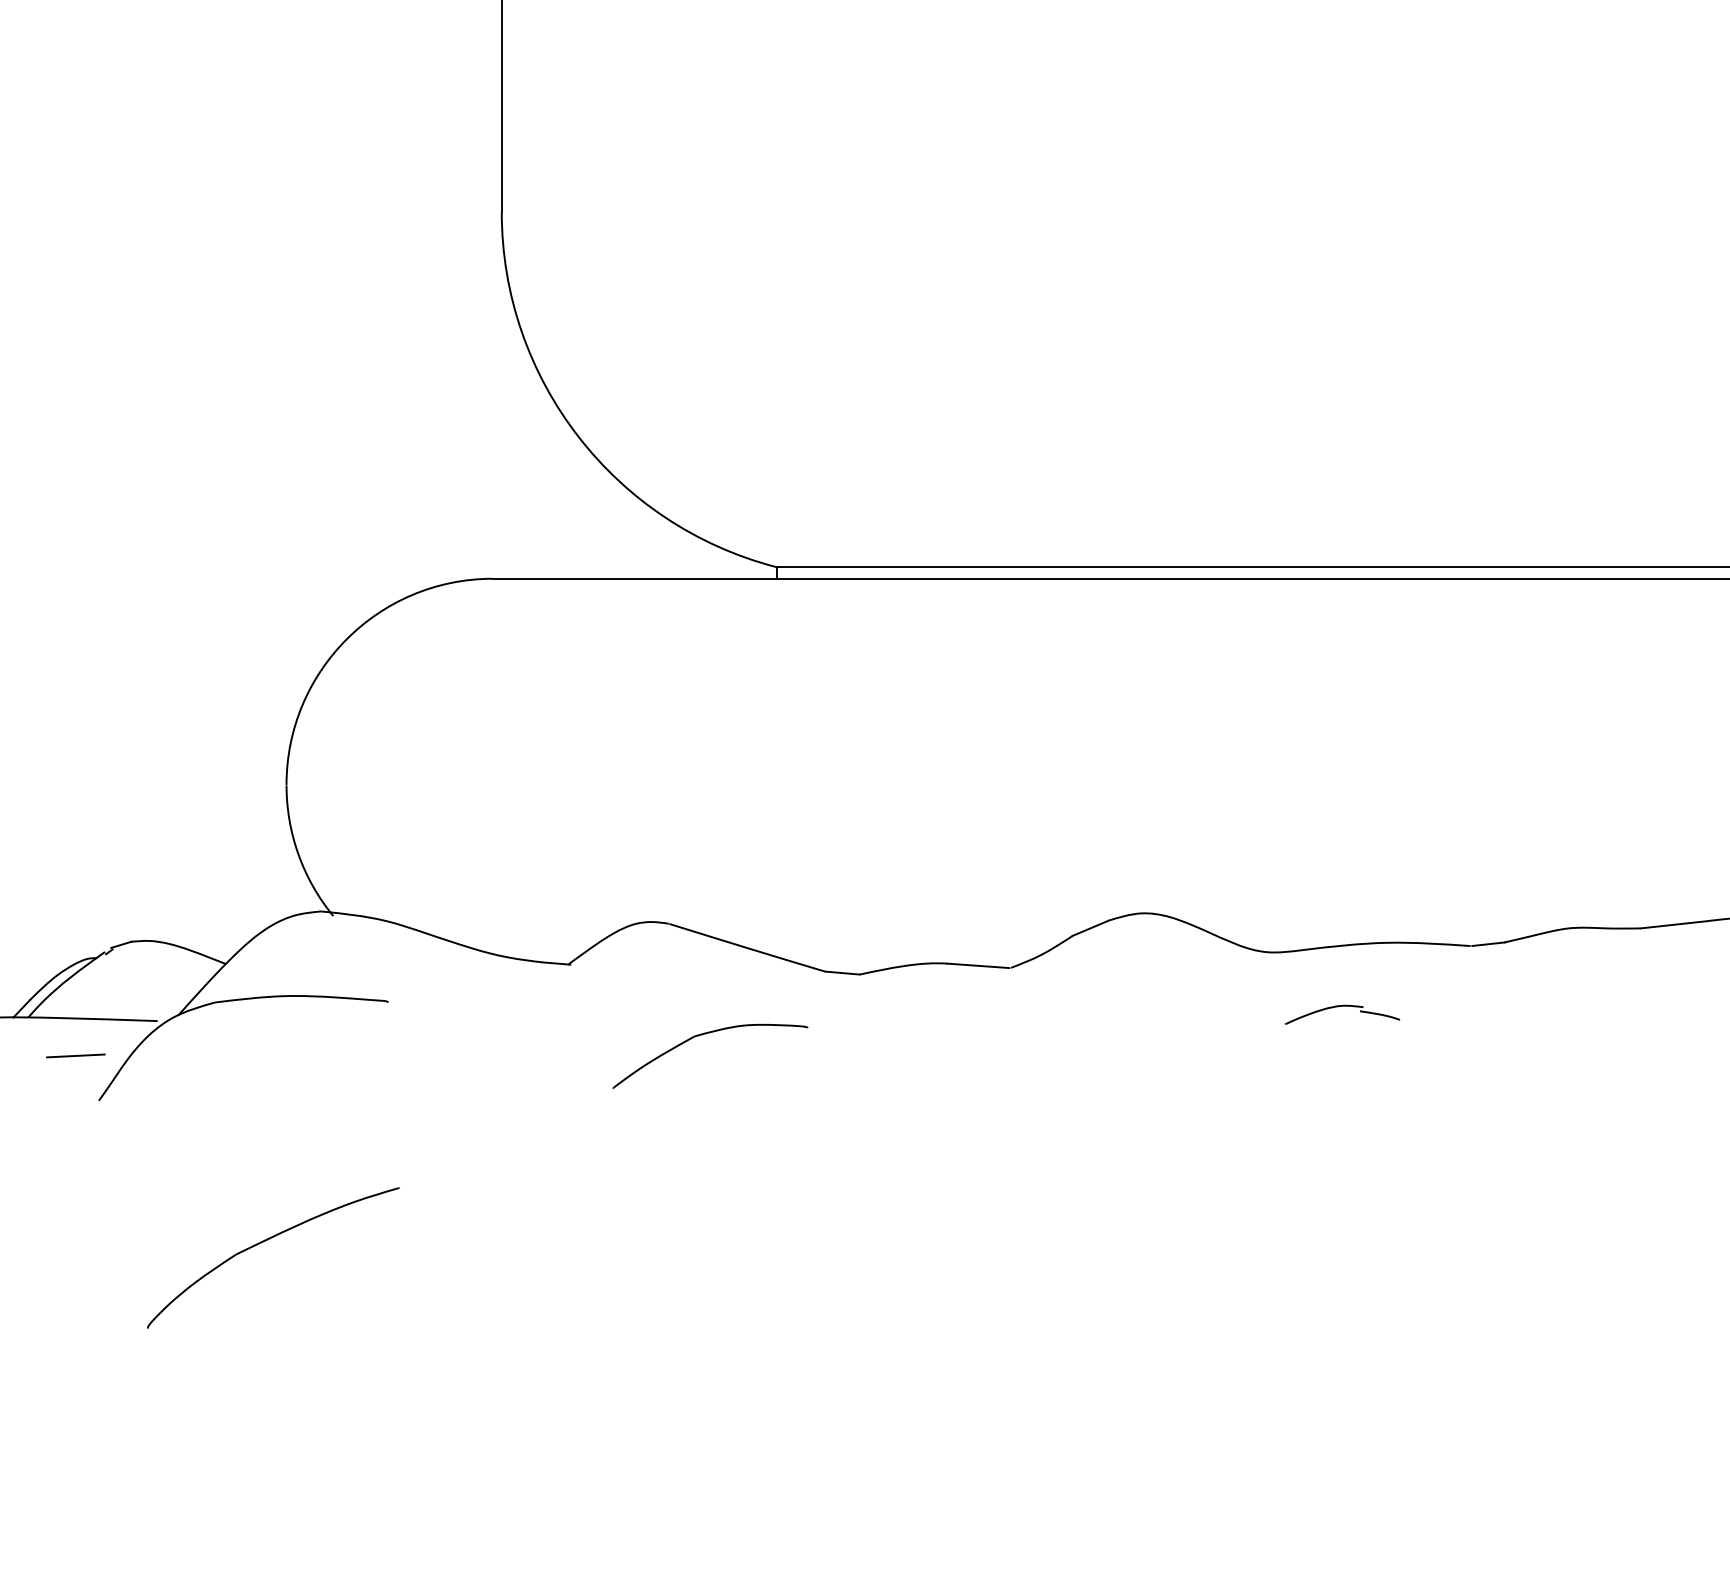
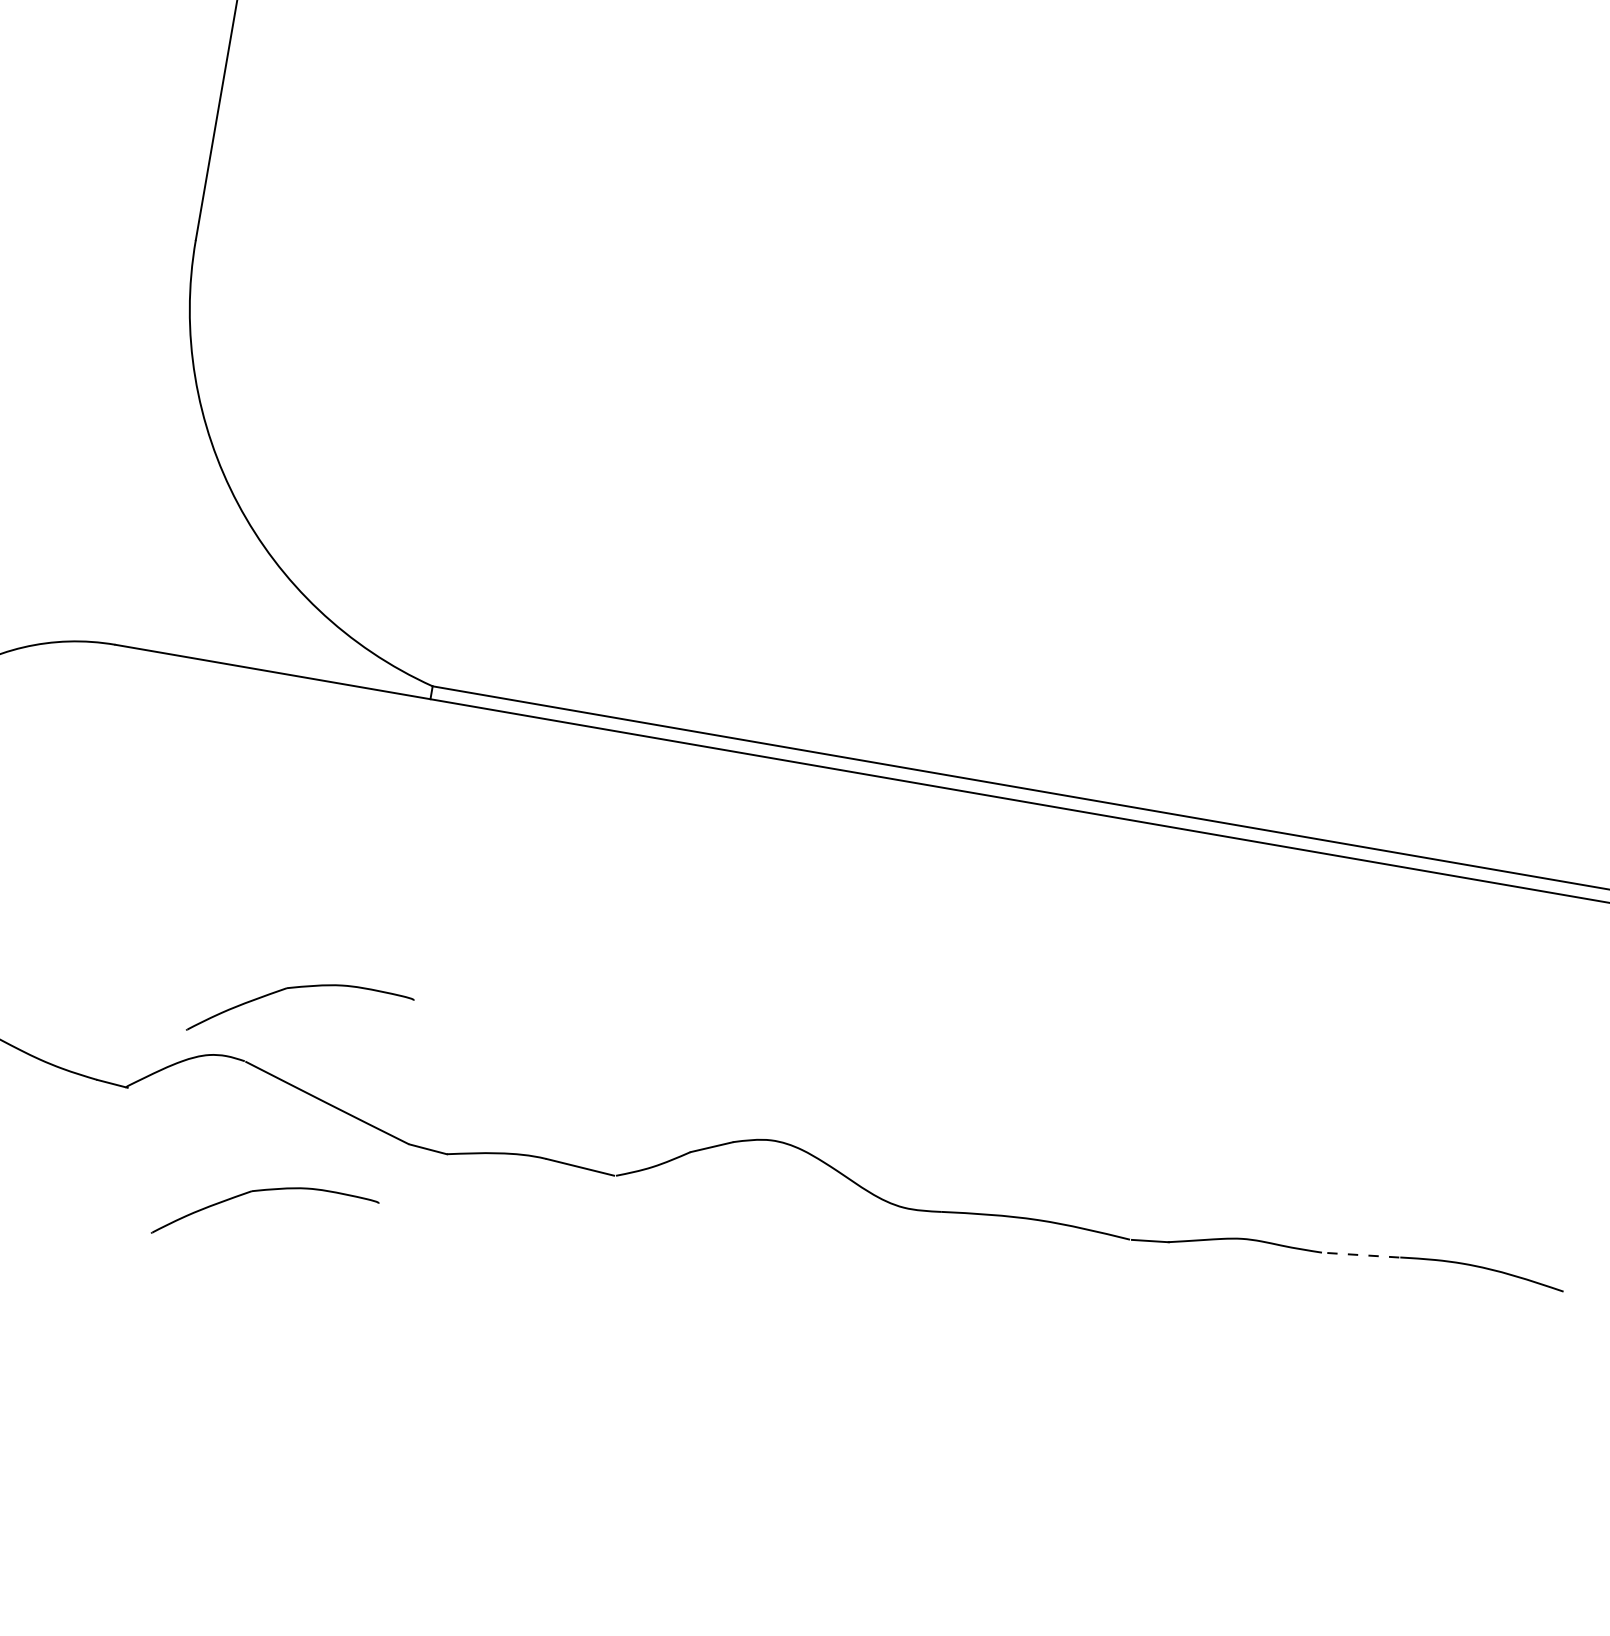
part: (706, 851) -> (300, 988), added
line: (1674, 924) -> (1360, 1254), solid -> dashed
part: (1342, 1006) -> (976, 1282), removed

